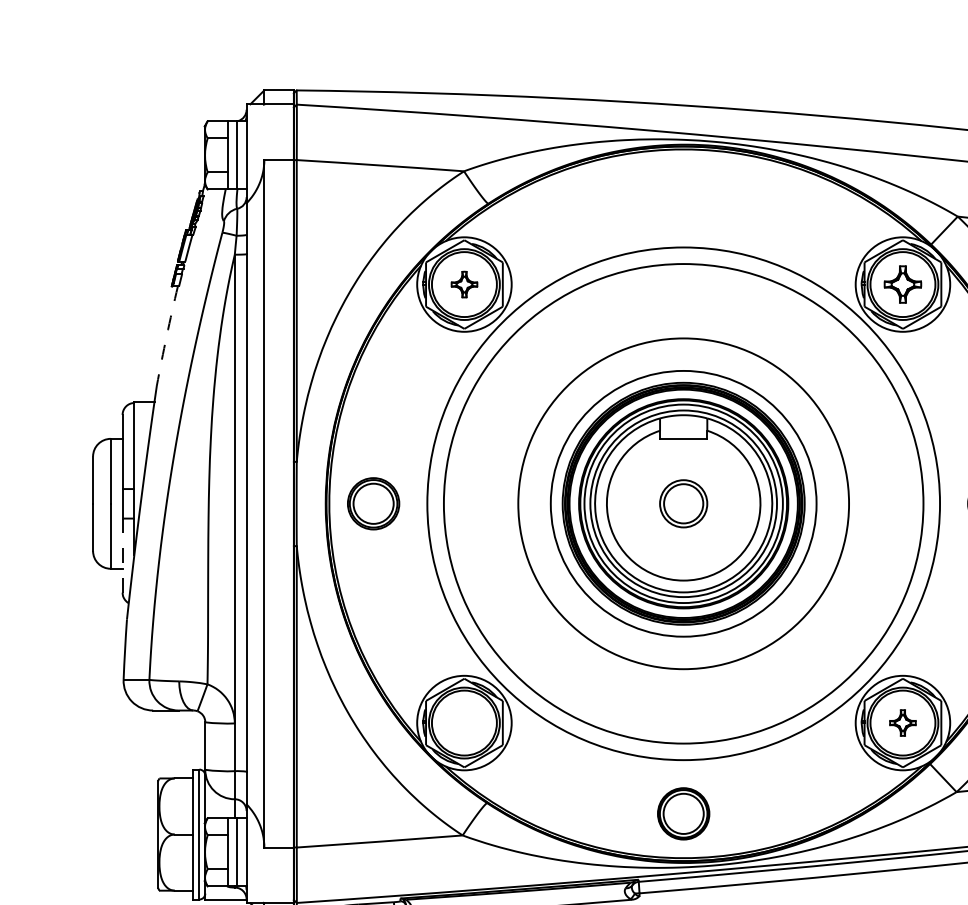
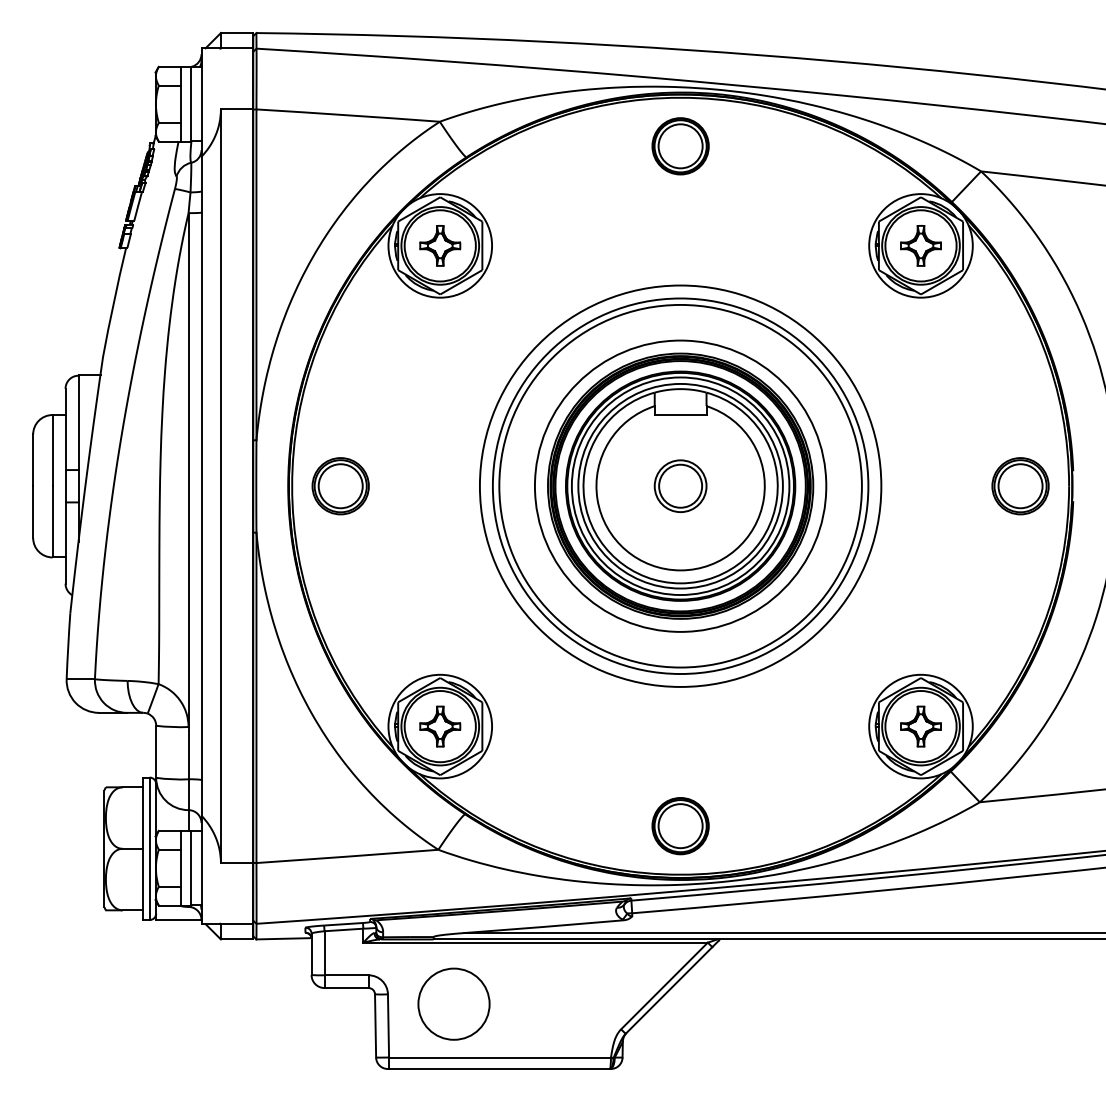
part: (683, 193) -> (680, 146), added
part: (464, 284) -> (440, 245), size x1.43
arc: (166, 336) -> (113, 302), dashed -> solid
circle: (683, 503) -> (680, 485), size x0.71
circle: (683, 504) -> (680, 486), size x0.71
line: (122, 556) -> (65, 543), dashed -> solid
part: (464, 722) -> (440, 726), added
part: (902, 722) -> (920, 726), size x1.43

